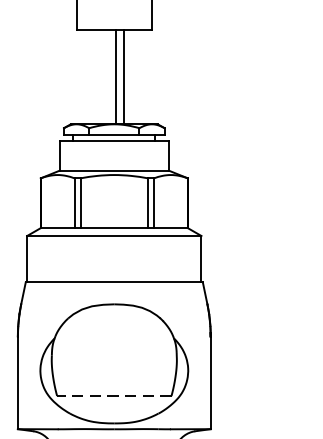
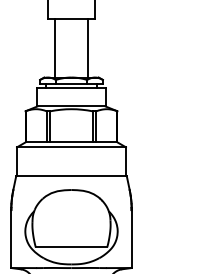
line: (115, 76) -> (88, 47), moved
line: (123, 76) -> (54, 47), moved
line: (114, 396) -> (71, 247), dashed -> solid

